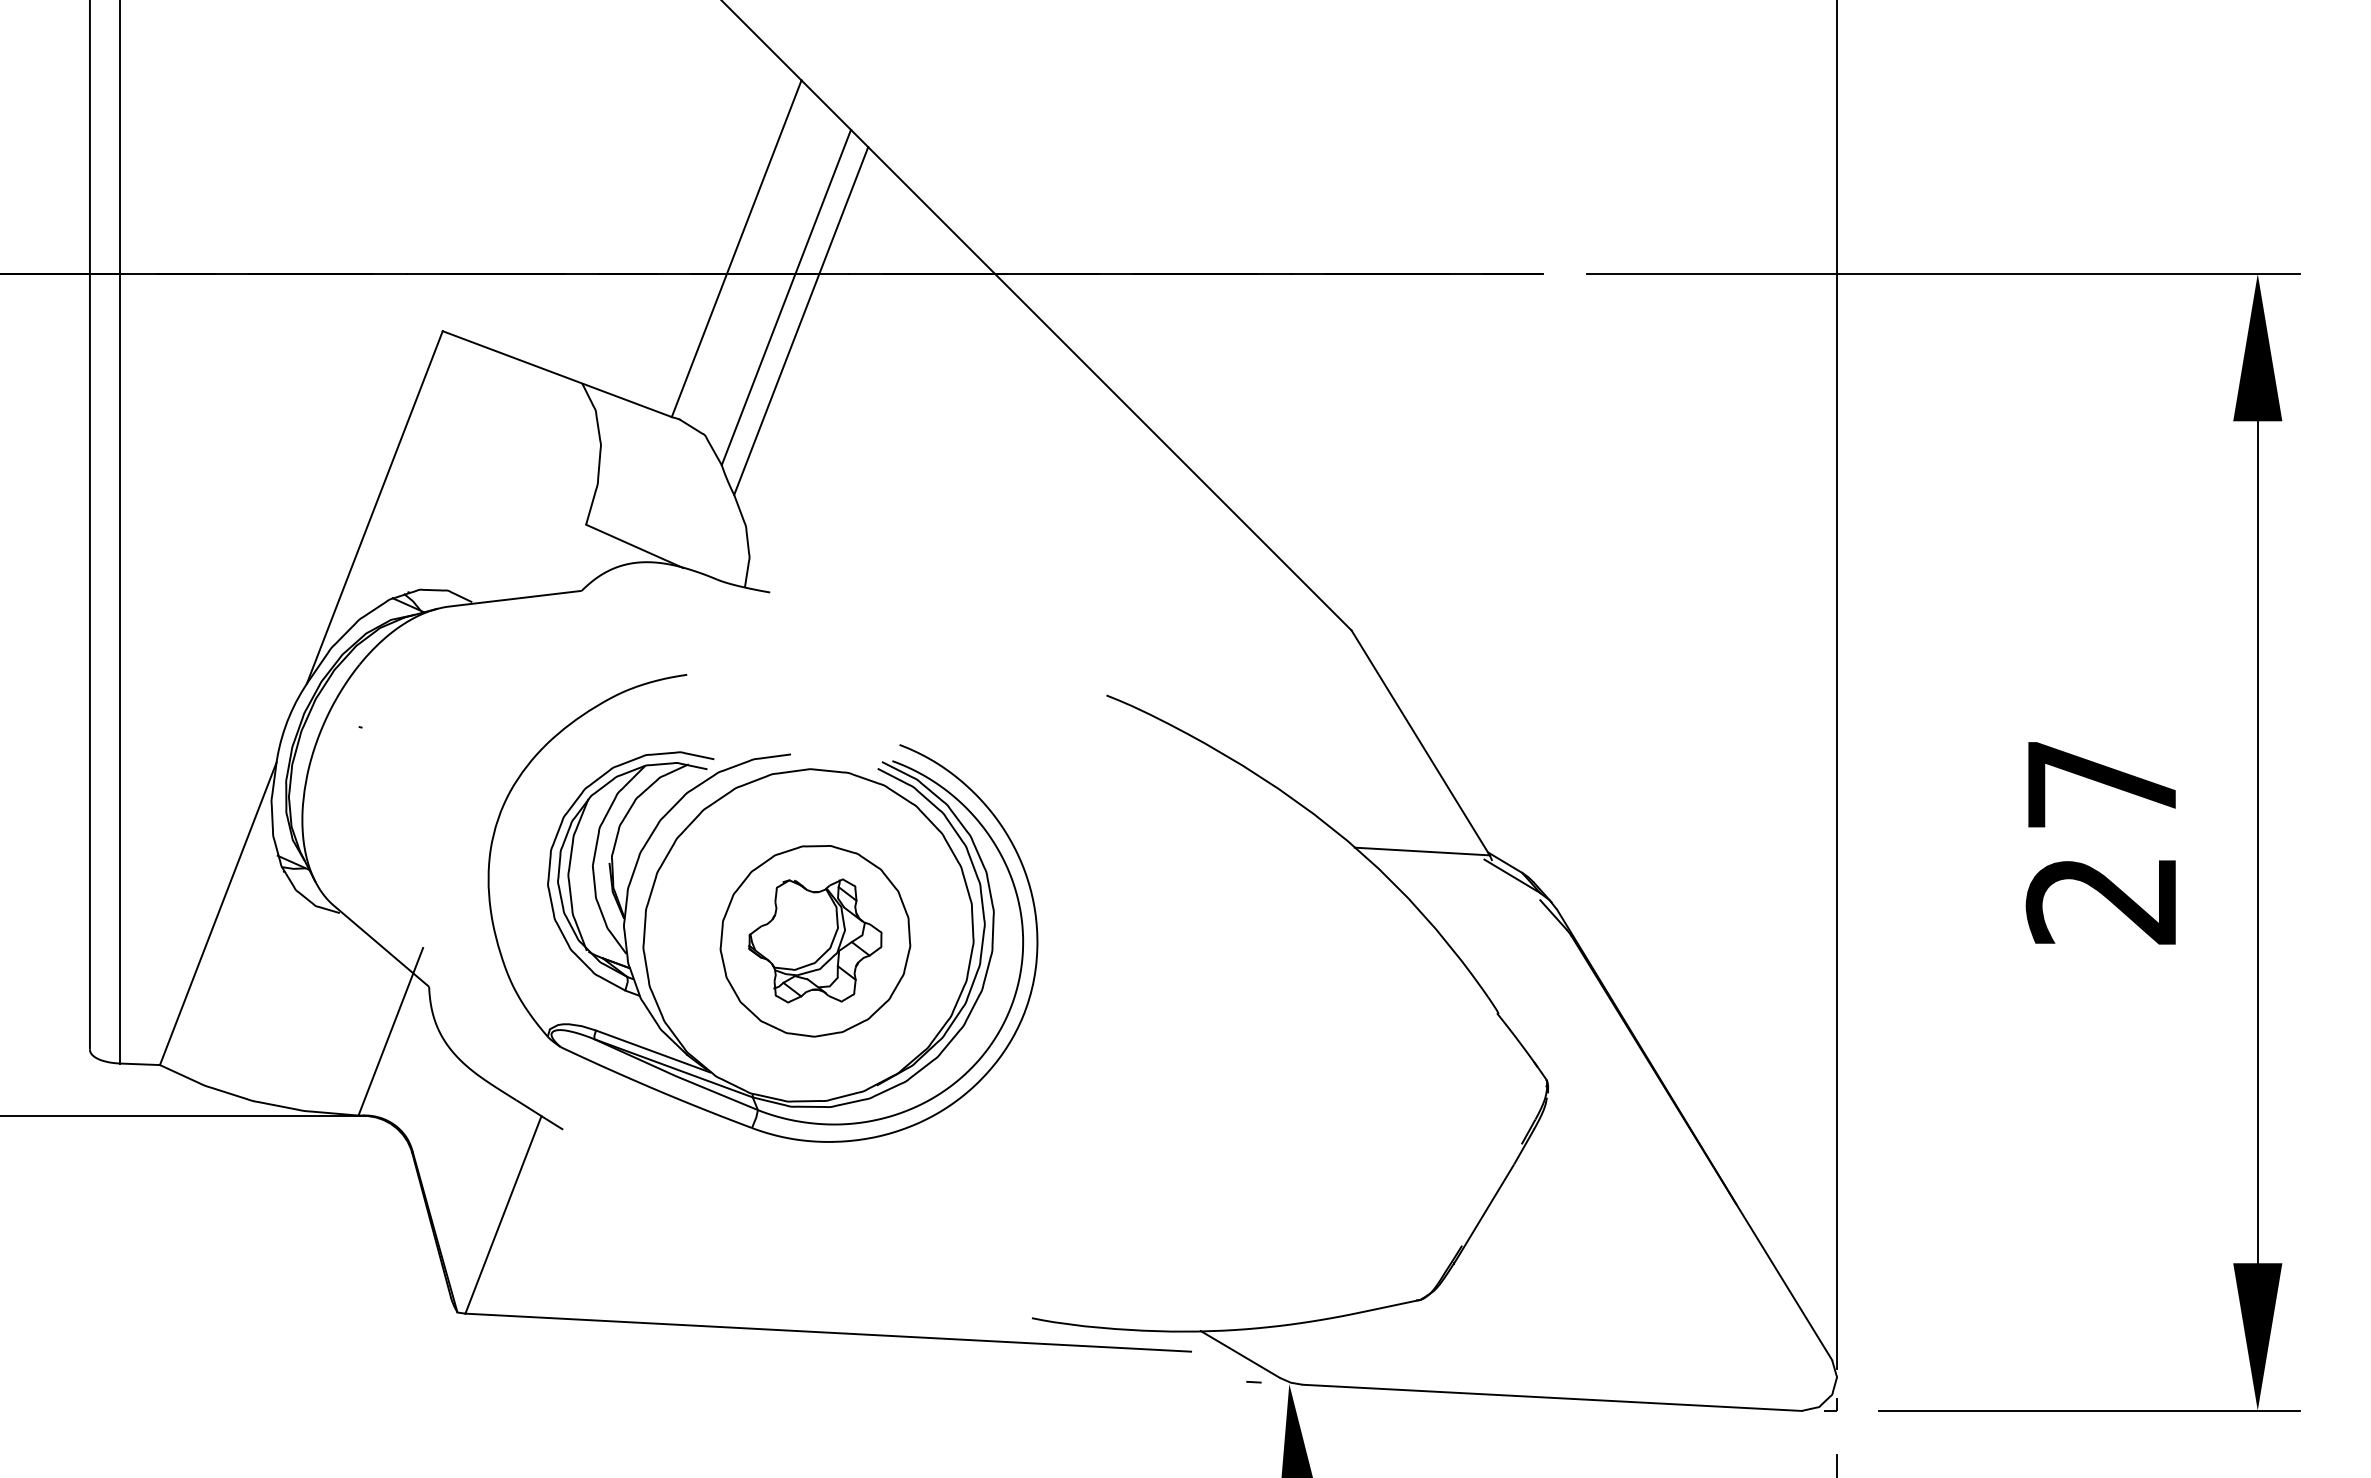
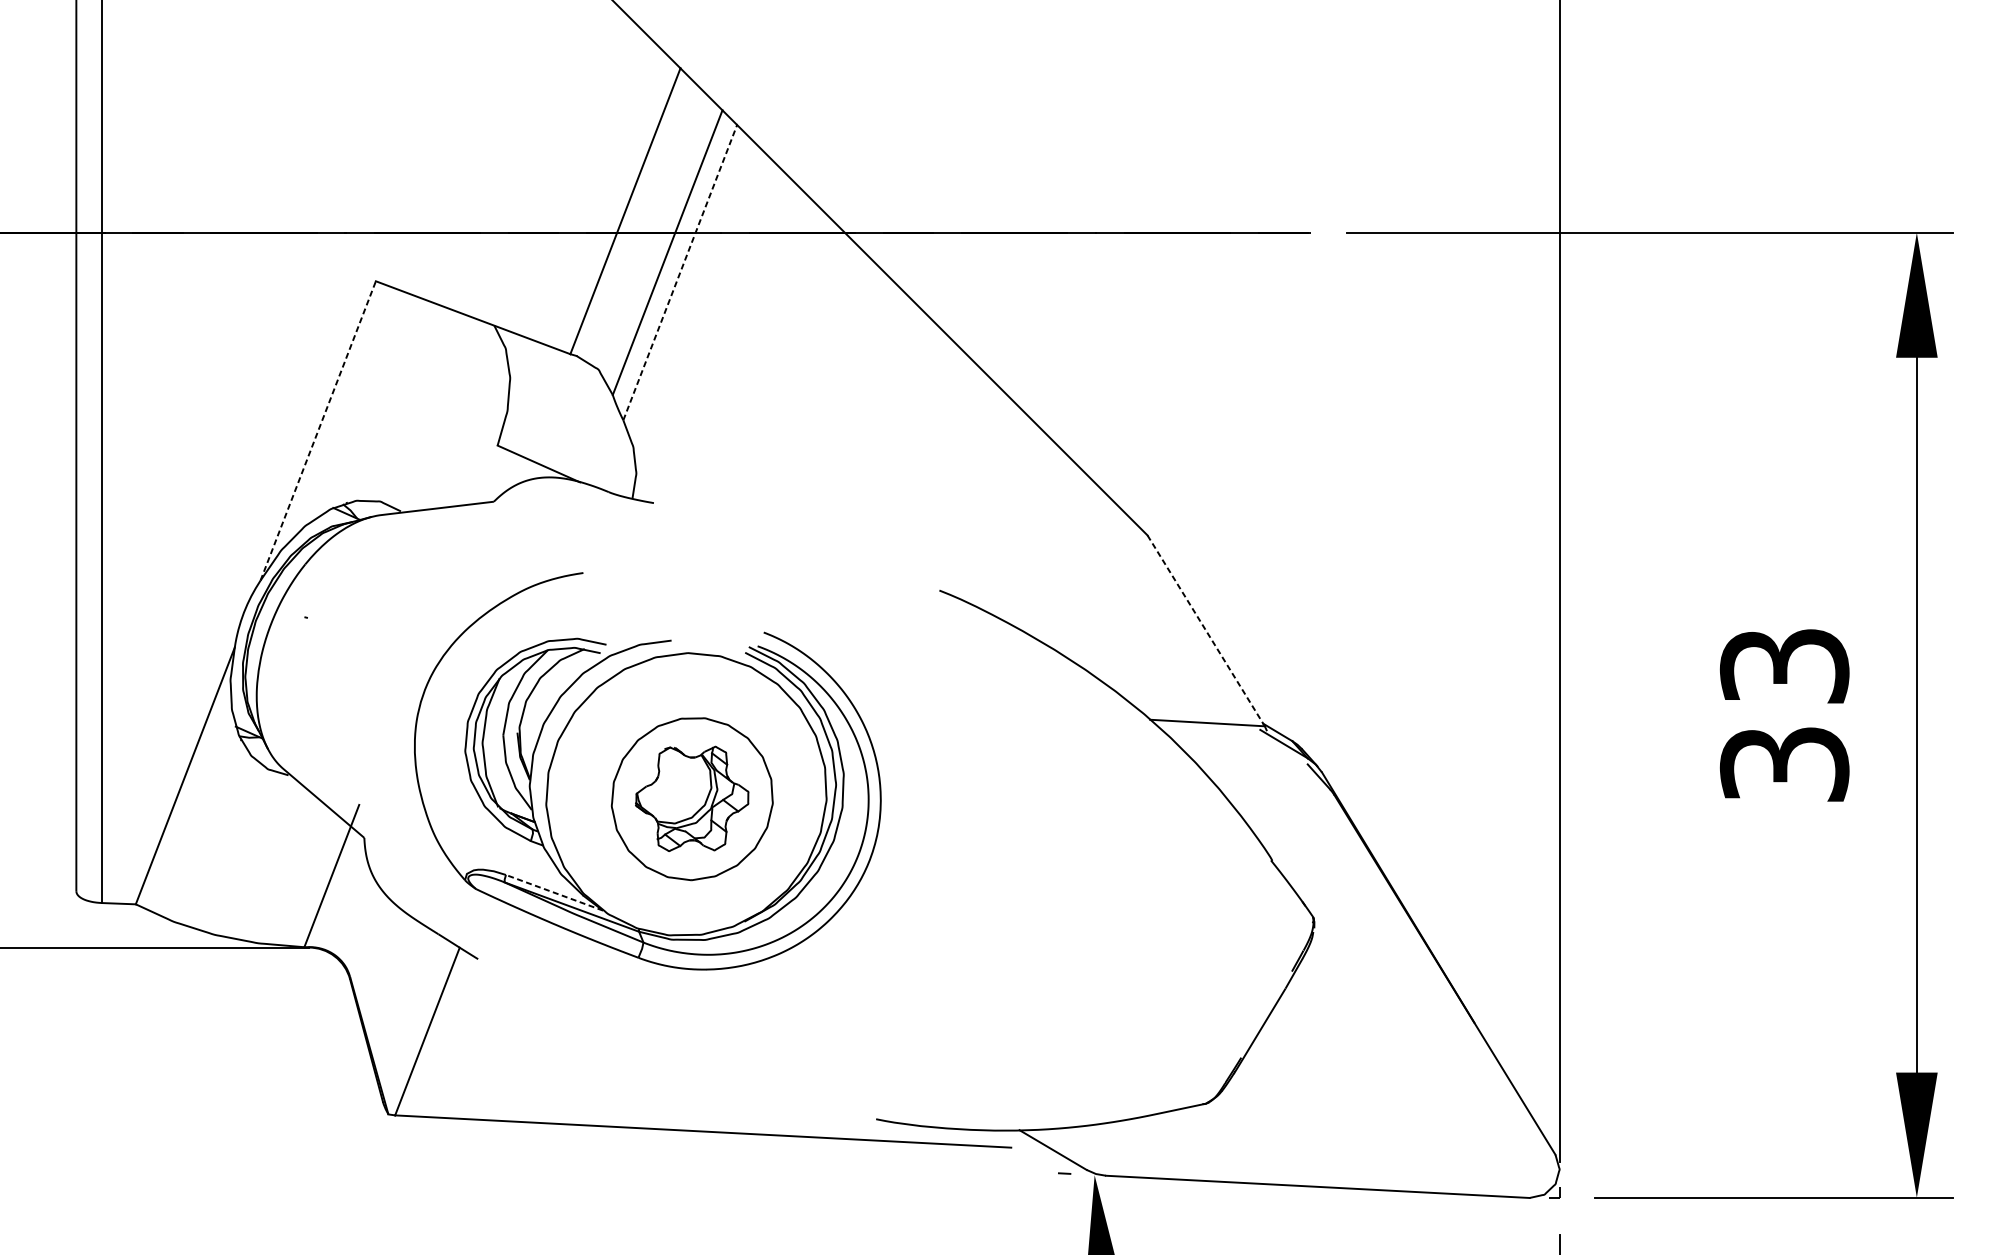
line: (801, 320) -> (680, 272), solid -> dashed
line: (374, 507) -> (317, 430), solid -> dashed
line: (1420, 742) -> (1206, 630), solid -> dashed
text: (2101, 842) -> (1784, 715), 27 -> 33
line: (653, 1051) -> (554, 892), solid -> dashed

